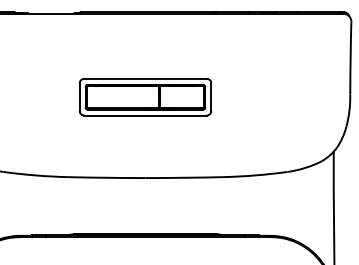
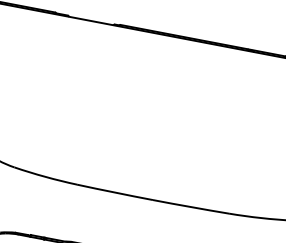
part: (145, 97) -> (168, 120), removed

